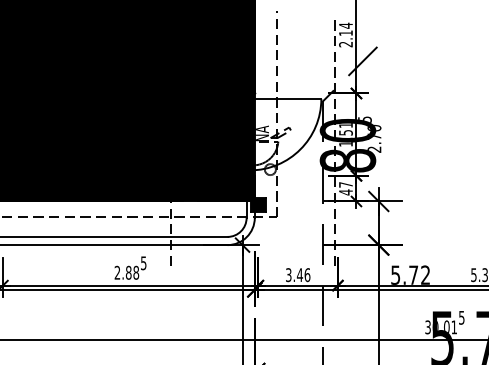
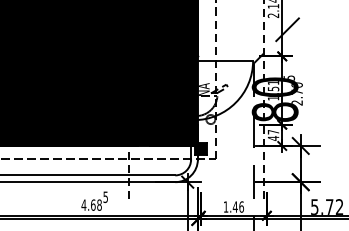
text: (122, 272) -> (88, 204), 2.88 -> 4.68
text: (288, 275) -> (225, 207), 3.46 -> 1.46

